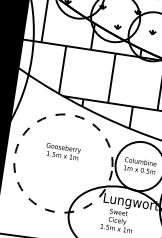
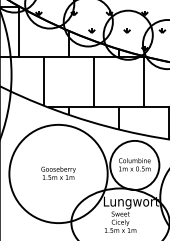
text: (63, 150) -> (58, 172), moved
circle: (63, 163) -> (58, 173), dashed -> solid

